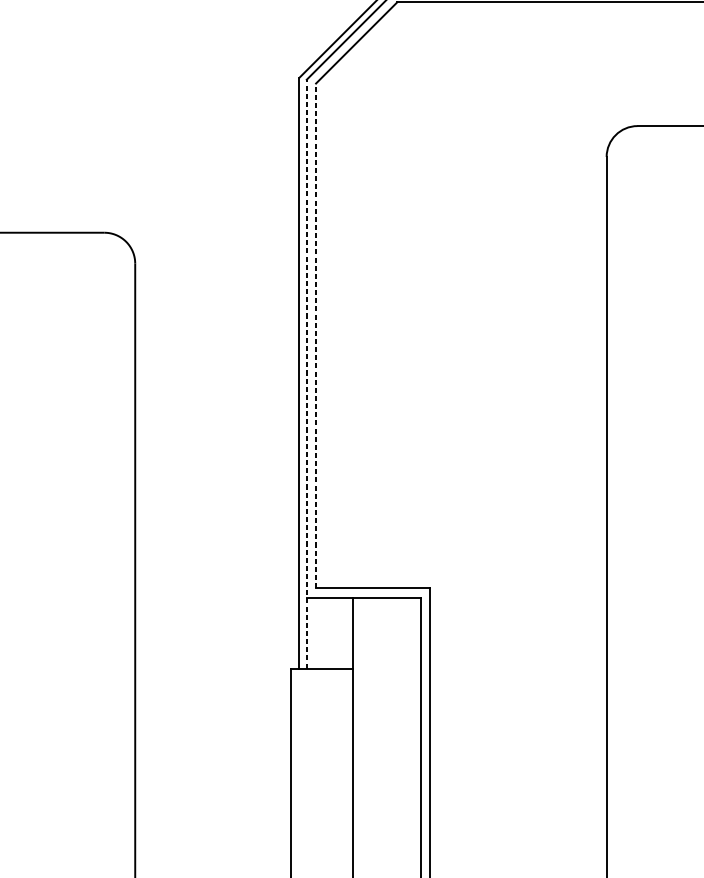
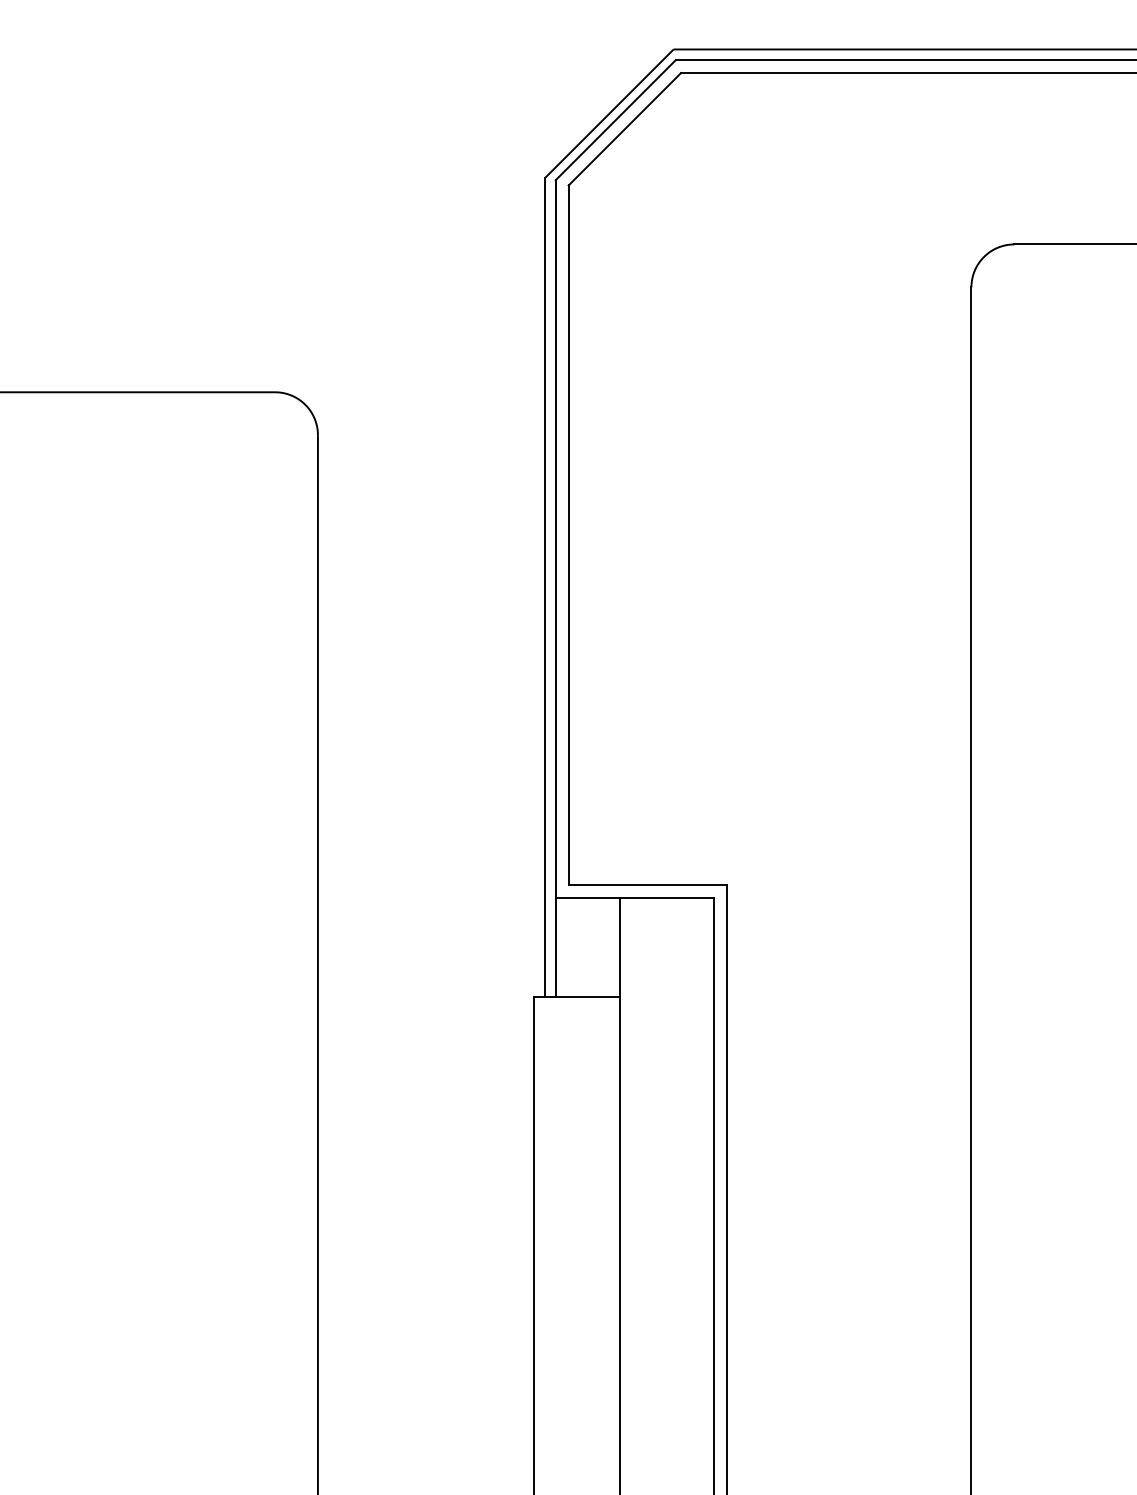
line: (315, 336) -> (568, 535), dashed -> solid
line: (306, 373) -> (555, 587), dashed -> solid

